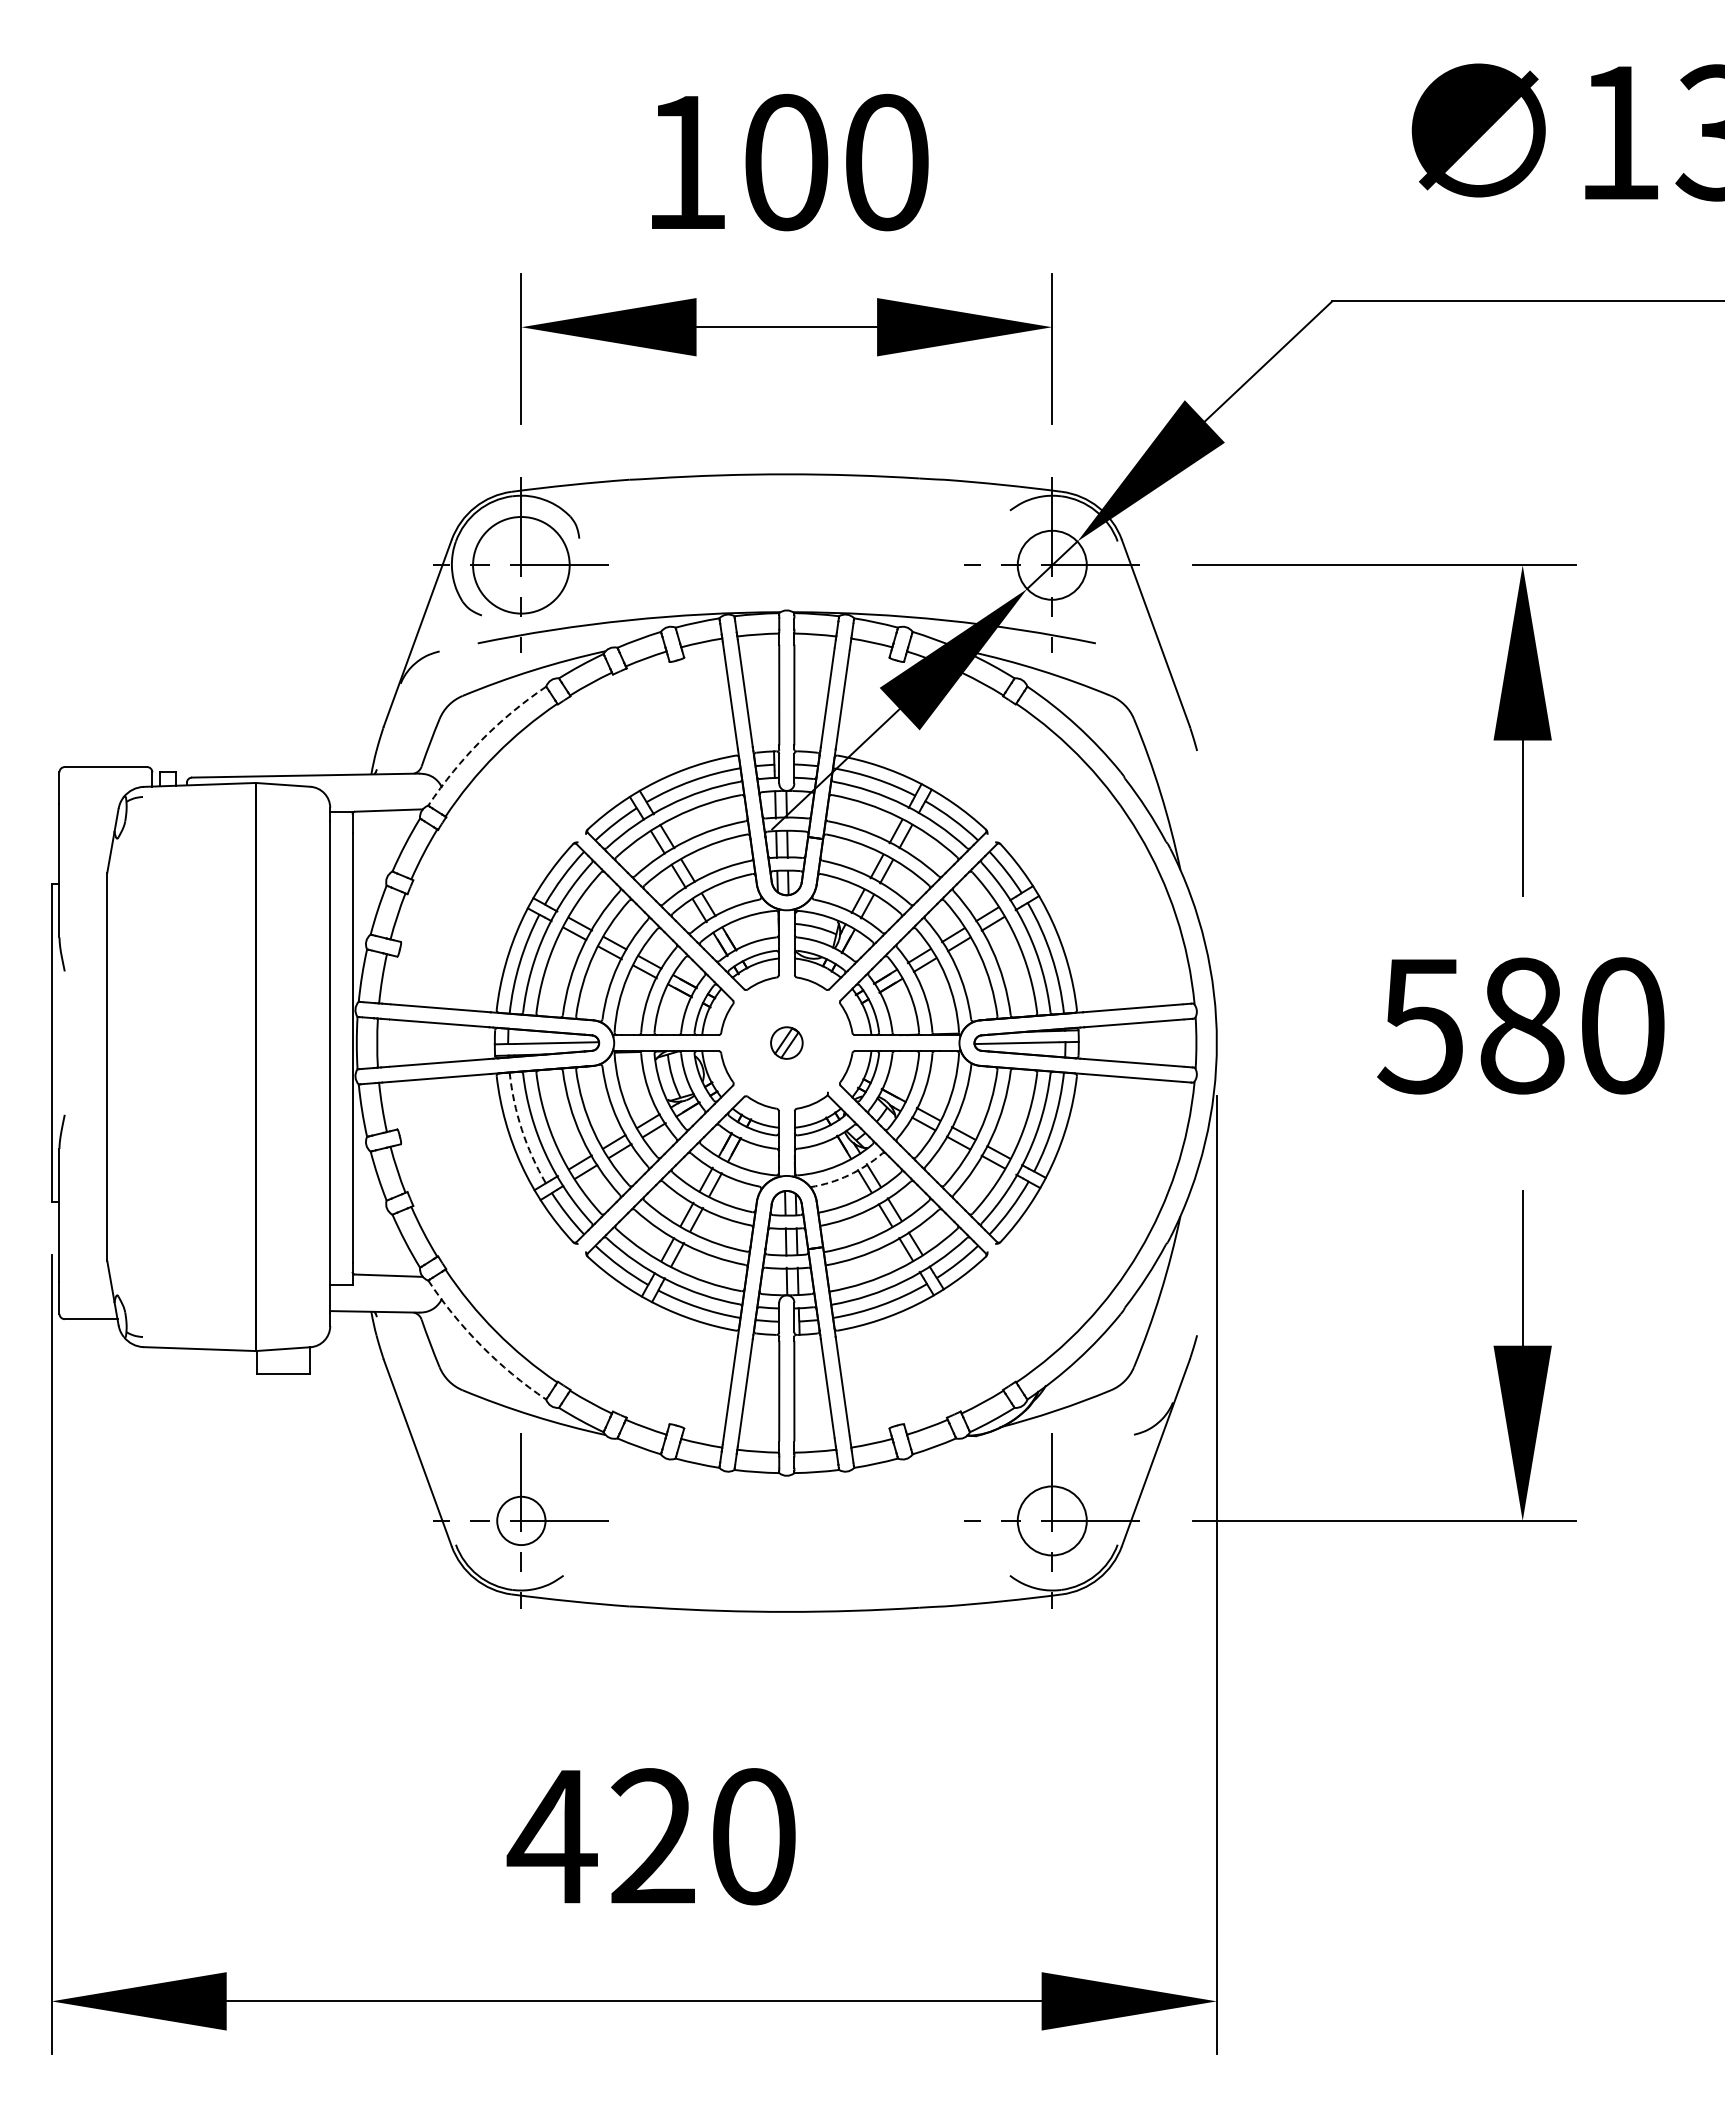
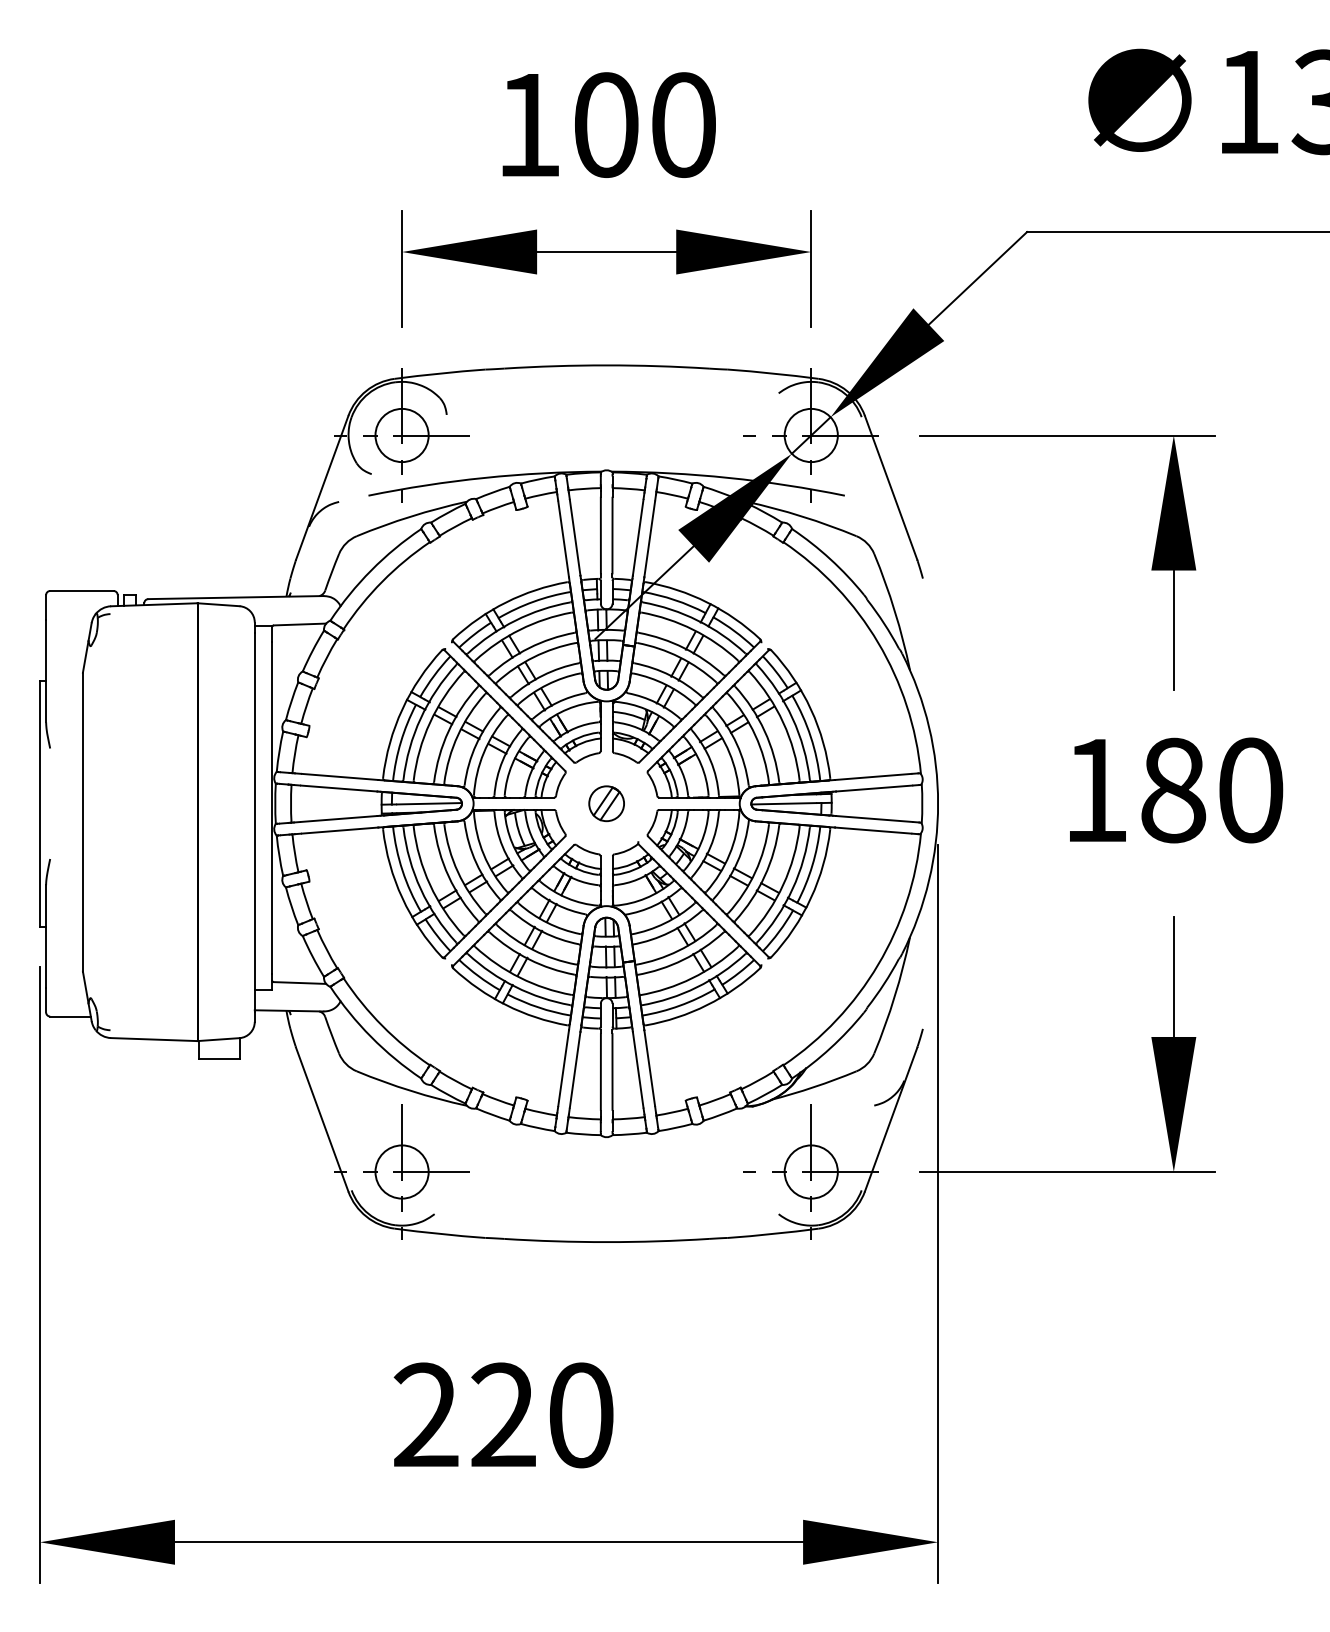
circle: (520, 564) -> (401, 434), size x0.71
arc: (481, 740) -> (371, 570), dashed -> solid
text: (1419, 1026) -> (1094, 790), 580 -> 180
part: (786, 1042) -> (606, 803), size x1.43
arc: (521, 1129) -> (402, 870), dashed -> solid
arc: (848, 1175) -> (654, 905), dashed -> solid
arc: (481, 1345) -> (371, 1036), dashed -> solid
circle: (520, 1520) -> (401, 1171), size x1.43
text: (551, 1835) -> (425, 1414), 420 -> 220

